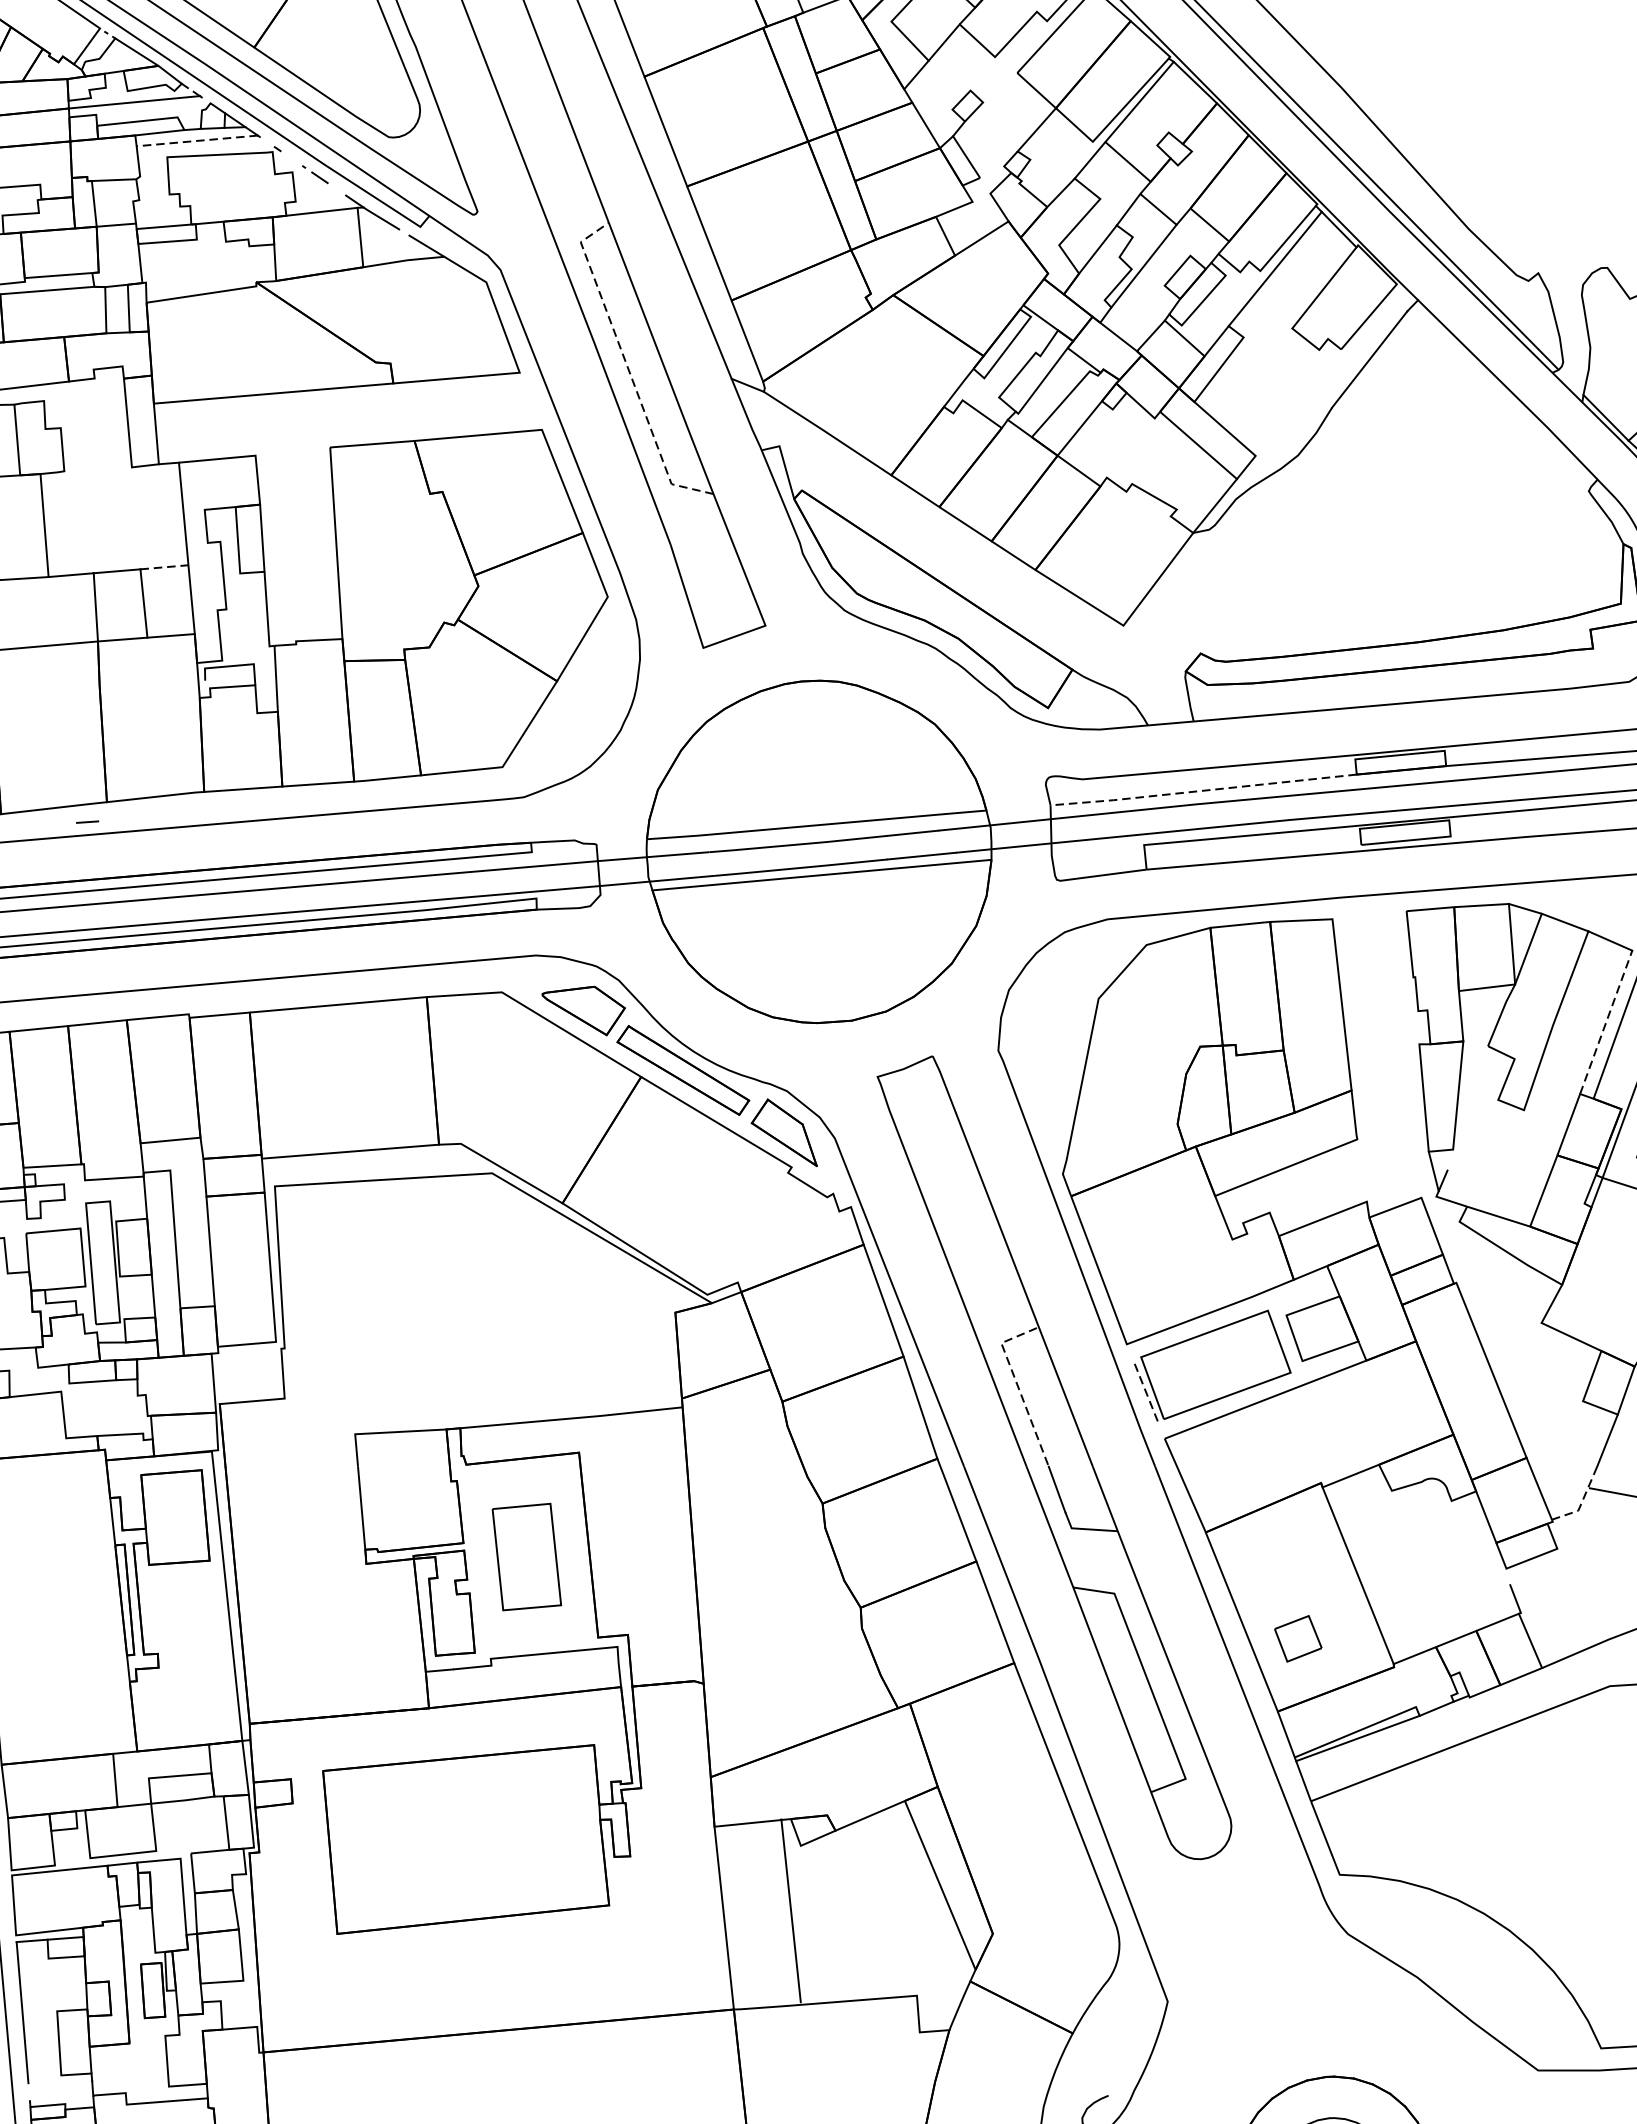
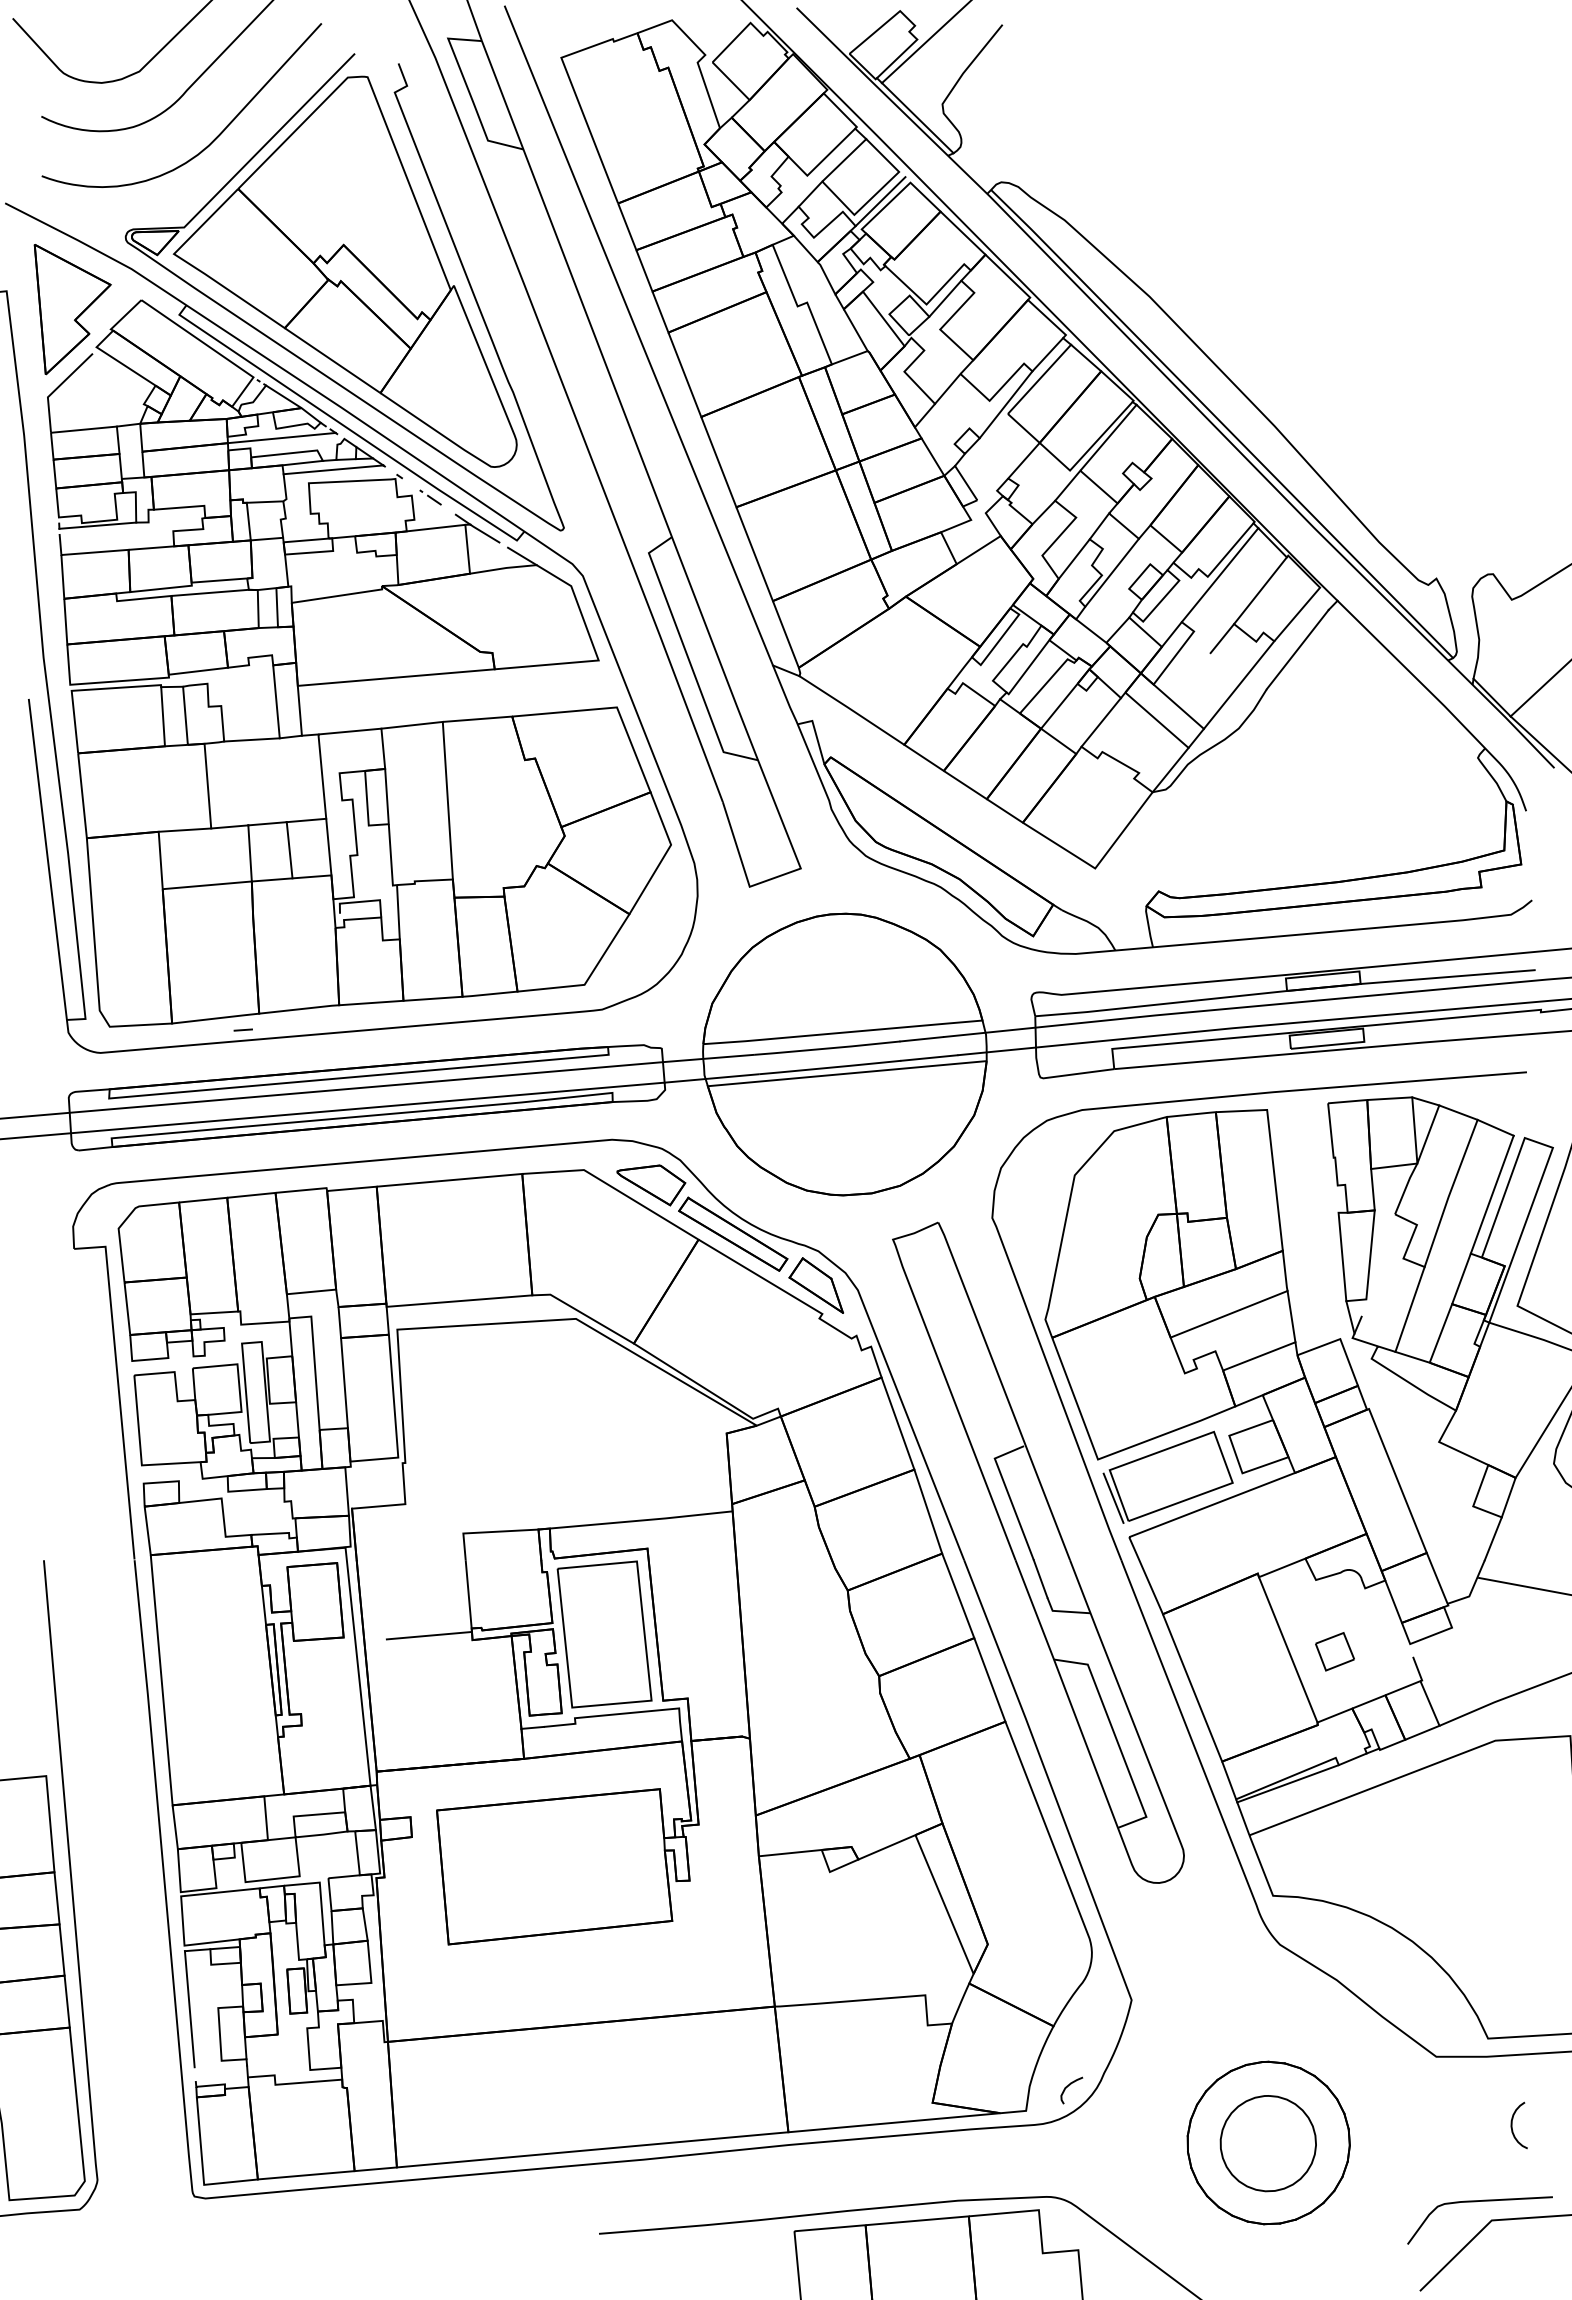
line: (1014, 61) -> (1005, 404), added
line: (196, 140) -> (332, 469), dashed -> solid
line: (1278, 346) -> (1222, 638), added
line: (627, 366) -> (687, 655), dashed -> solid
line: (1297, 401) -> (1238, 684), added
line: (1131, 448) -> (1101, 722), added
line: (292, 450) -> (411, 724), added
line: (97, 468) -> (251, 739), added
line: (164, 567) -> (306, 820), dashed -> solid
line: (1202, 791) -> (1160, 1004), dashed -> solid
line: (1606, 1022) -> (1492, 1194), dashed -> solid
line: (1505, 1161) -> (1409, 1309), added
line: (1362, 1170) -> (1291, 1316), added
line: (1018, 1386) -> (1008, 1494), dashed -> solid
line: (1145, 1391) -> (1113, 1498), dashed -> solid
line: (1582, 1502) -> (1472, 1589), dashed -> solid
part: (526, 1557) -> (604, 1634), size x1.67
line: (312, 1558) -> (428, 1635), added
part: (1297, 1638) -> (1334, 1651), moved
line: (790, 1910) -> (766, 1931), moved

